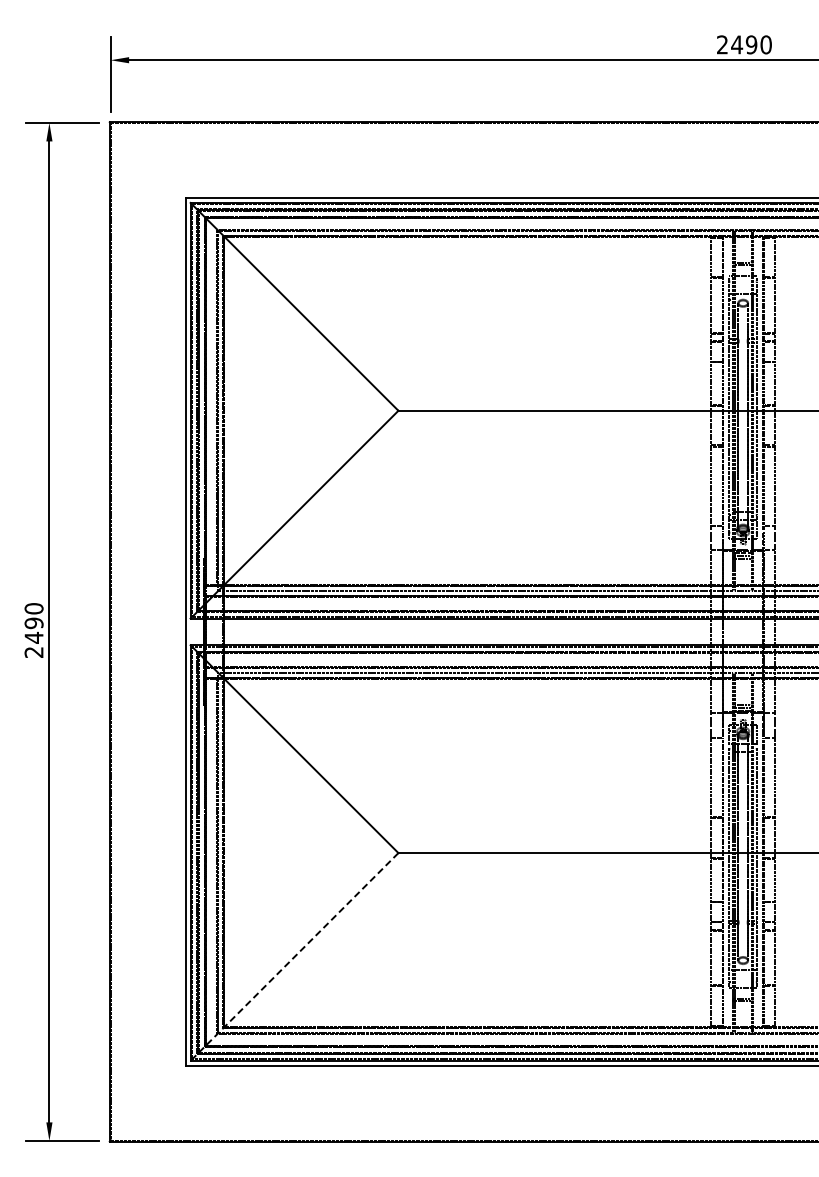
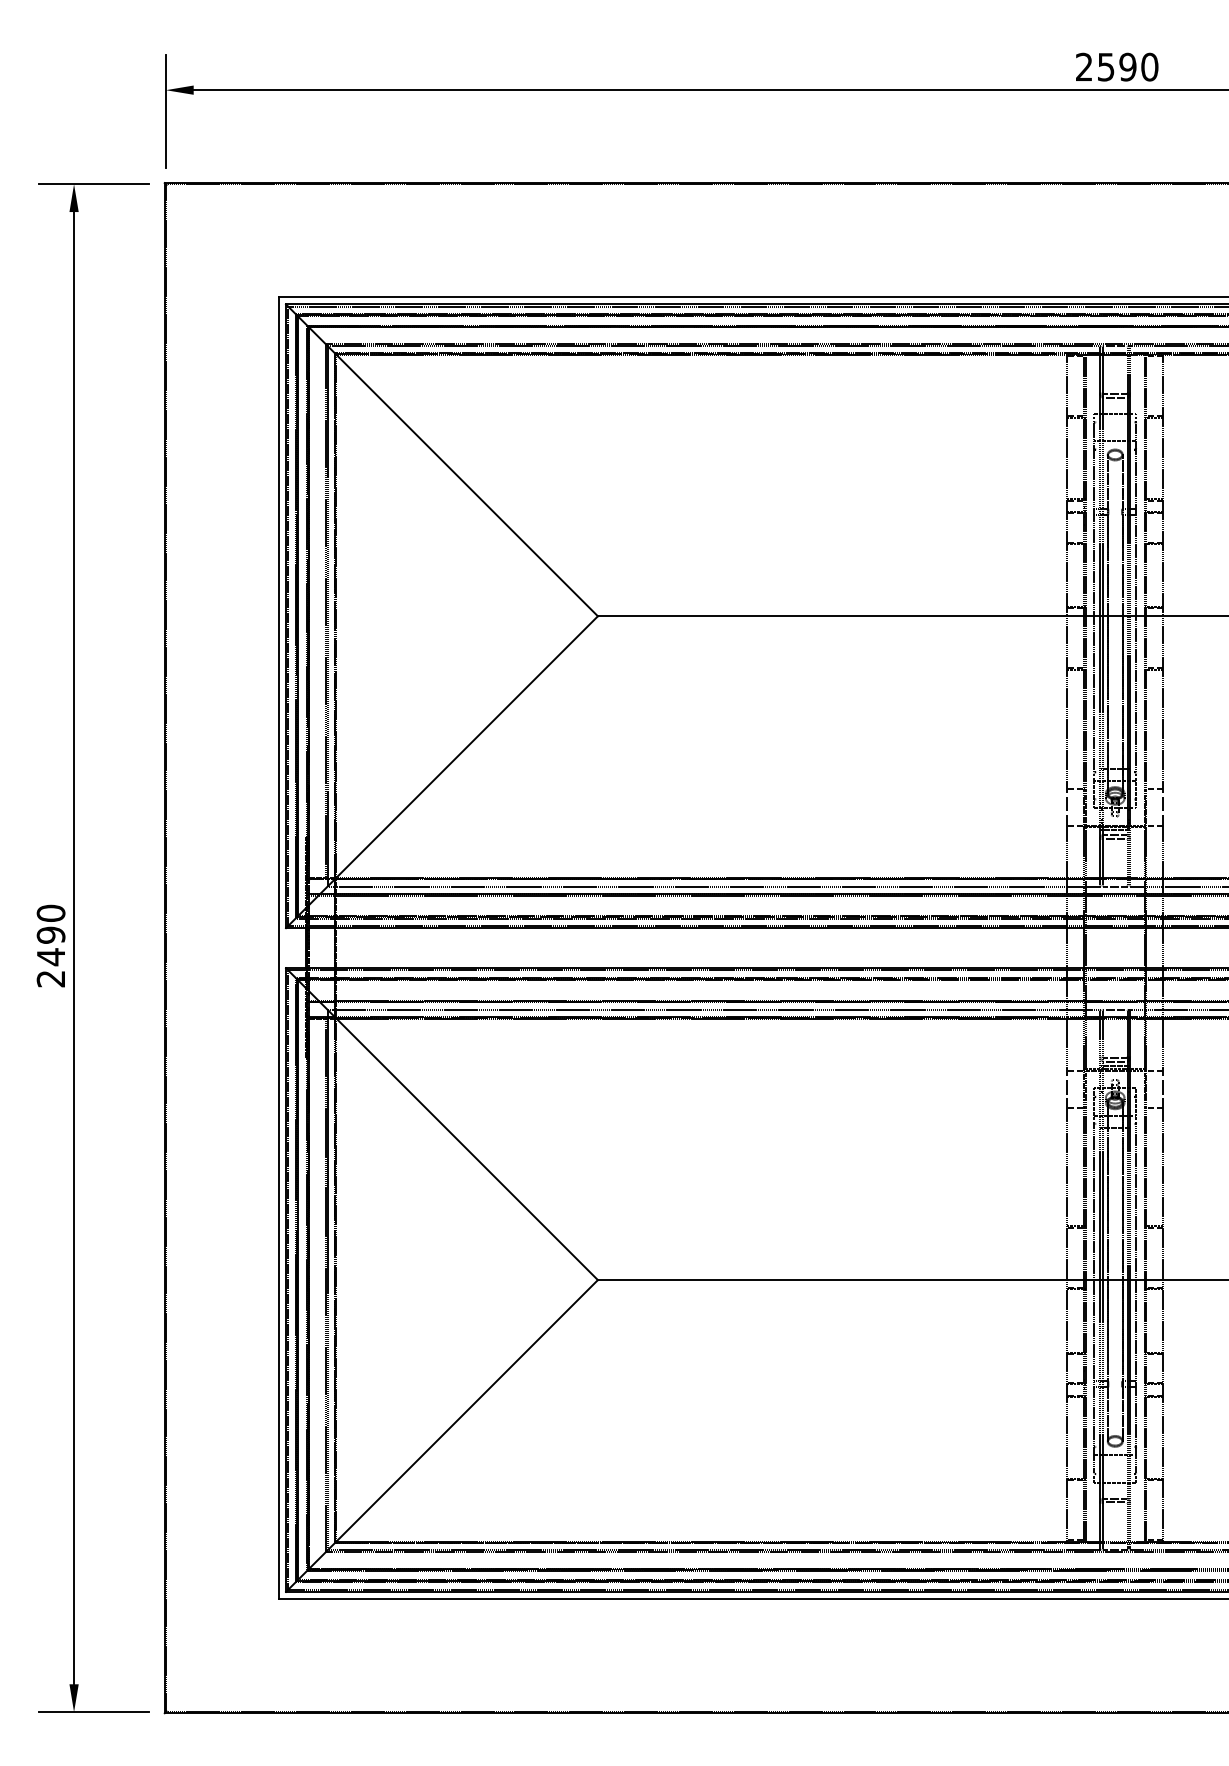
text: (737, 44) -> (1106, 66), 2490 -> 2590
line: (294, 956) -> (441, 1435), dashed -> solid

